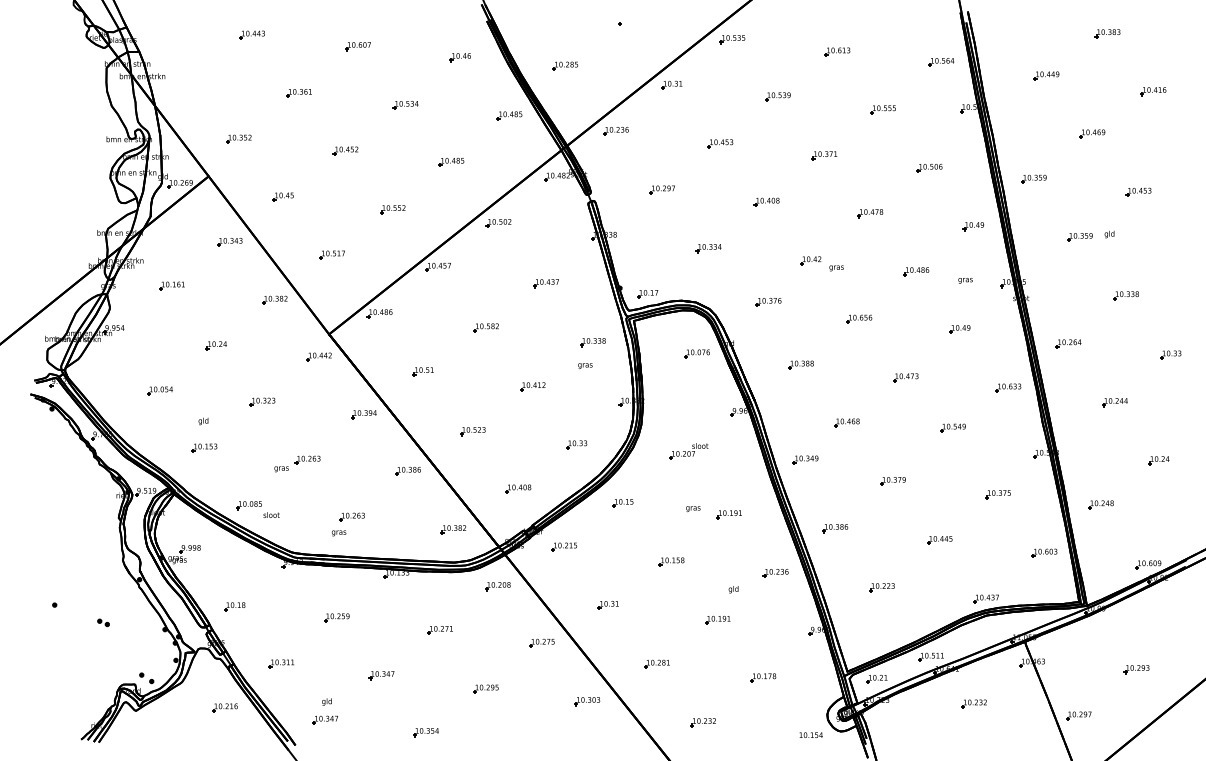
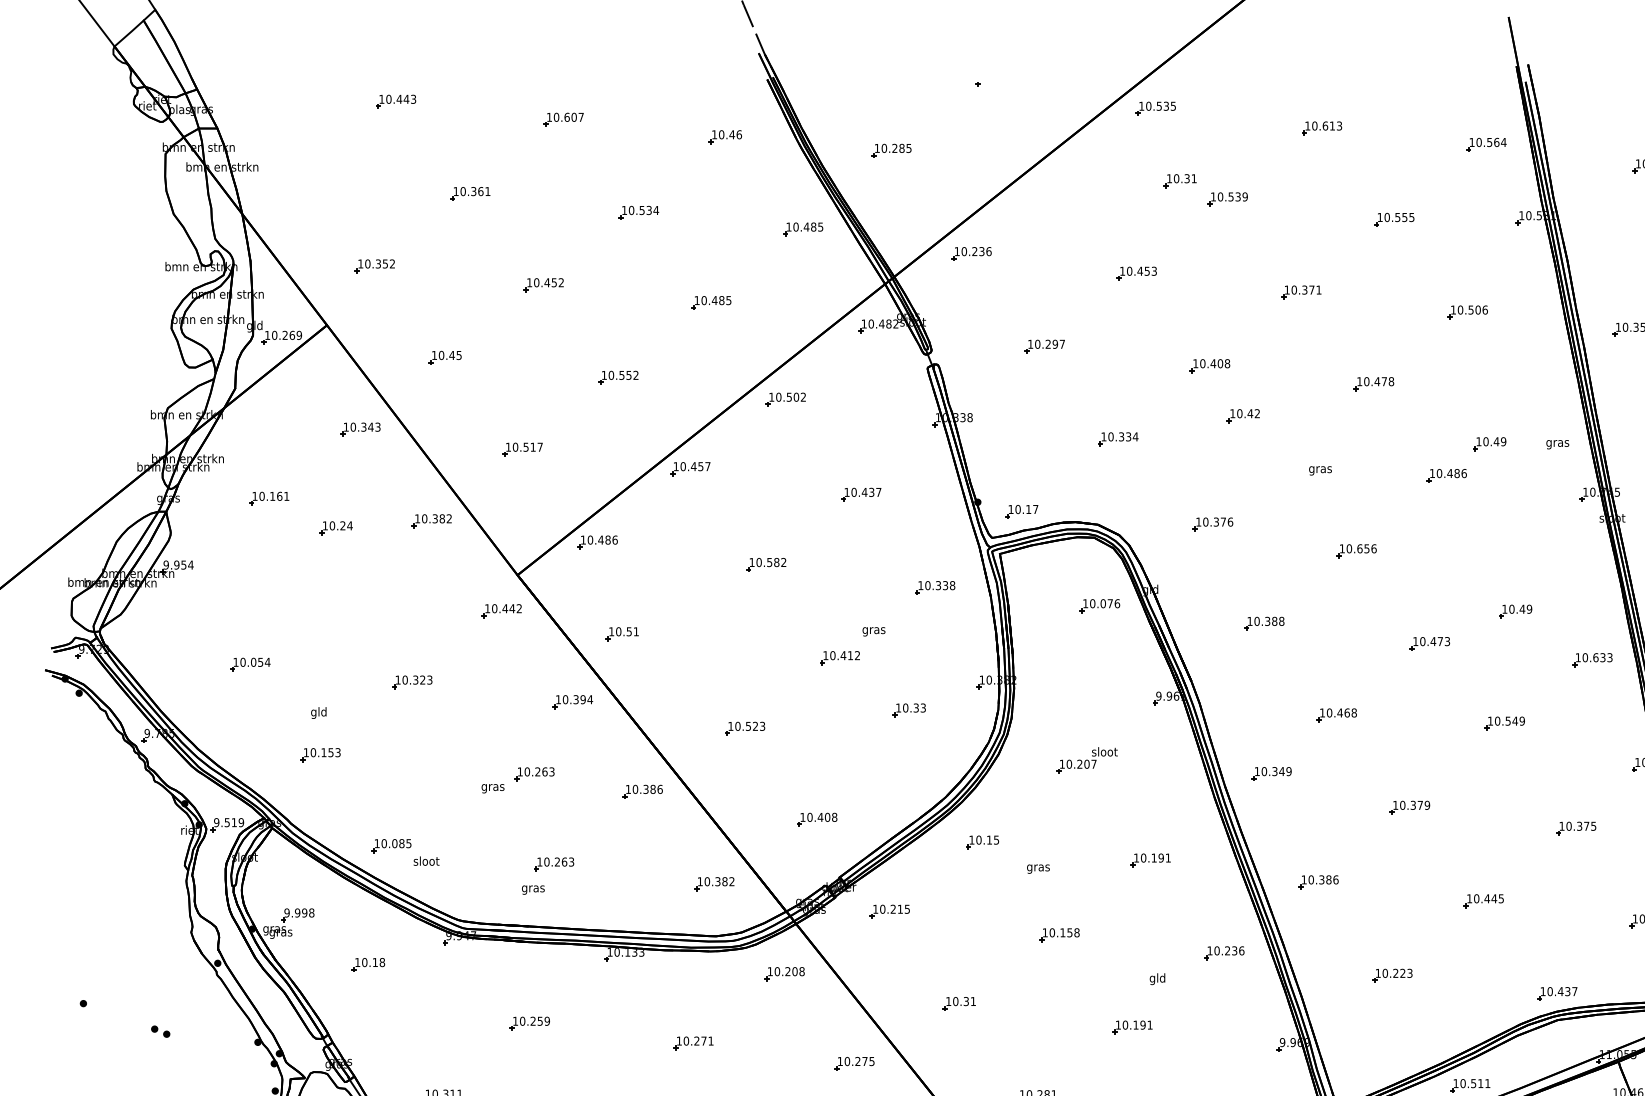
part: (671, 84) -> (1179, 179), moved
part: (972, 226) -> (1487, 444), moved
part: (810, 260) -> (1242, 415), moved
text: (965, 280) -> (1557, 444), moved
part: (959, 329) -> (1514, 611), moved
part: (215, 345) -> (334, 527), moved
text: (585, 365) -> (874, 630), moved
part: (422, 371) -> (621, 633), moved
part: (576, 444) -> (908, 709), moved
part: (297, 463) -> (518, 779), moved
text: (693, 509) -> (1038, 869), moved
part: (234, 606) -> (367, 964), moved

